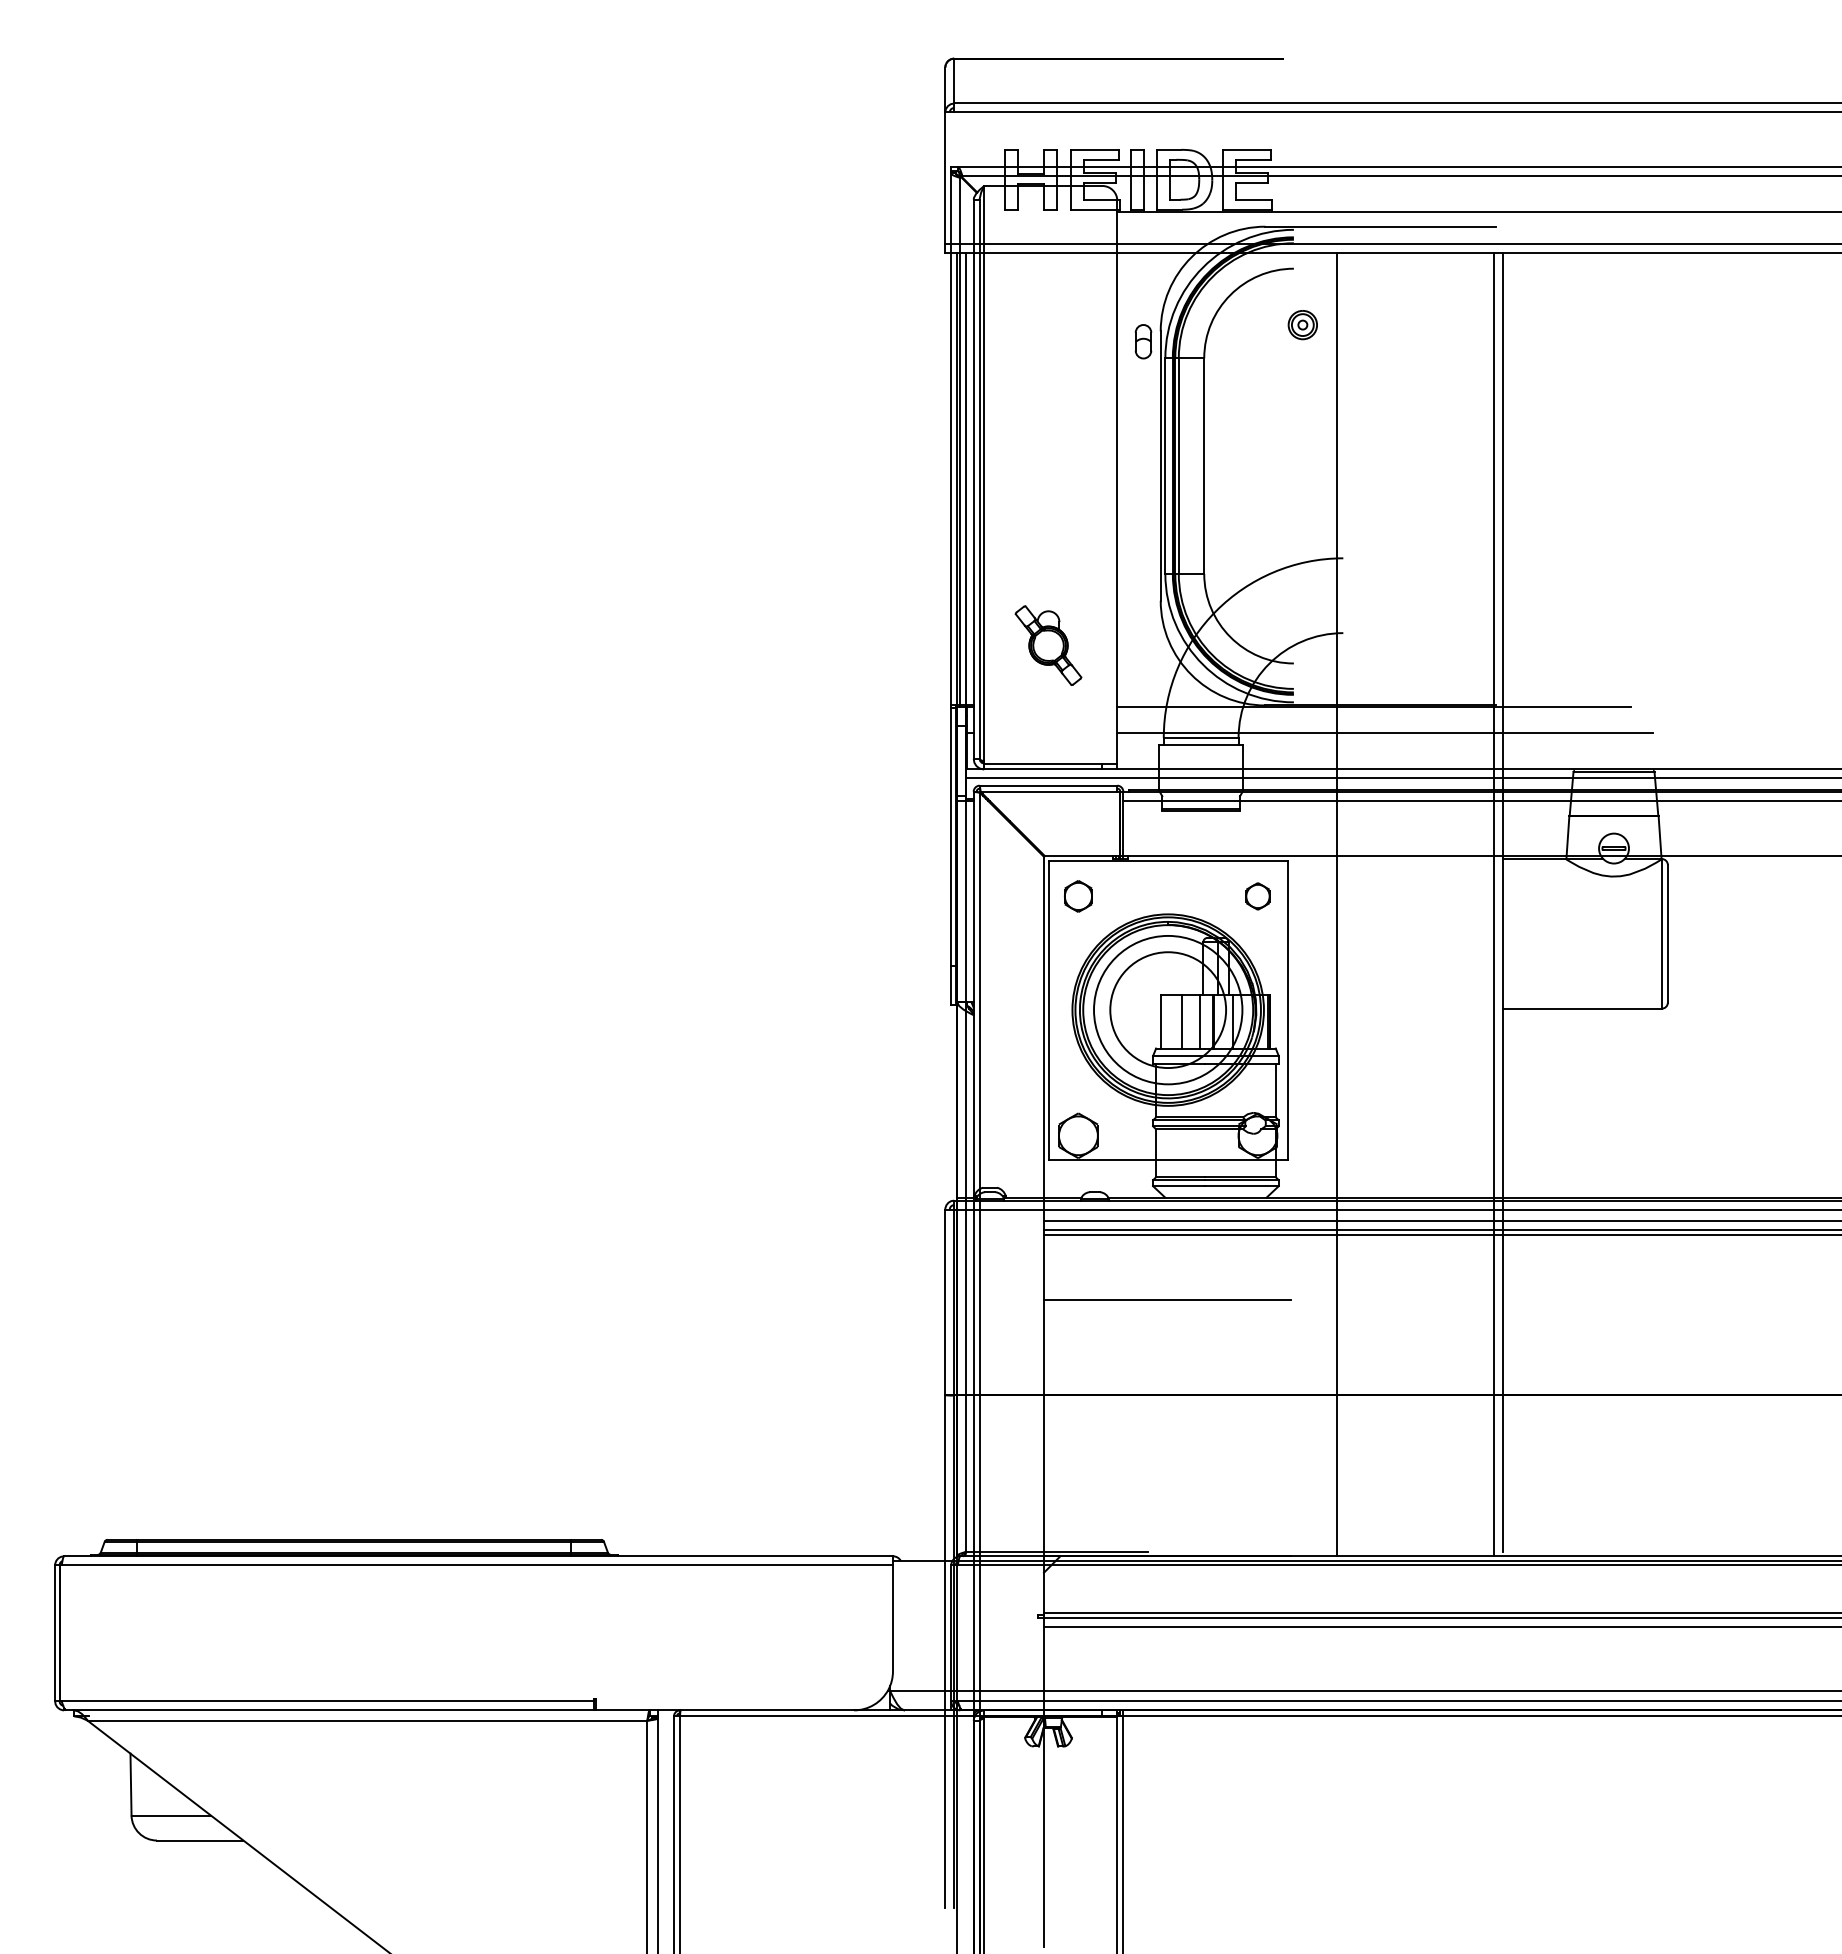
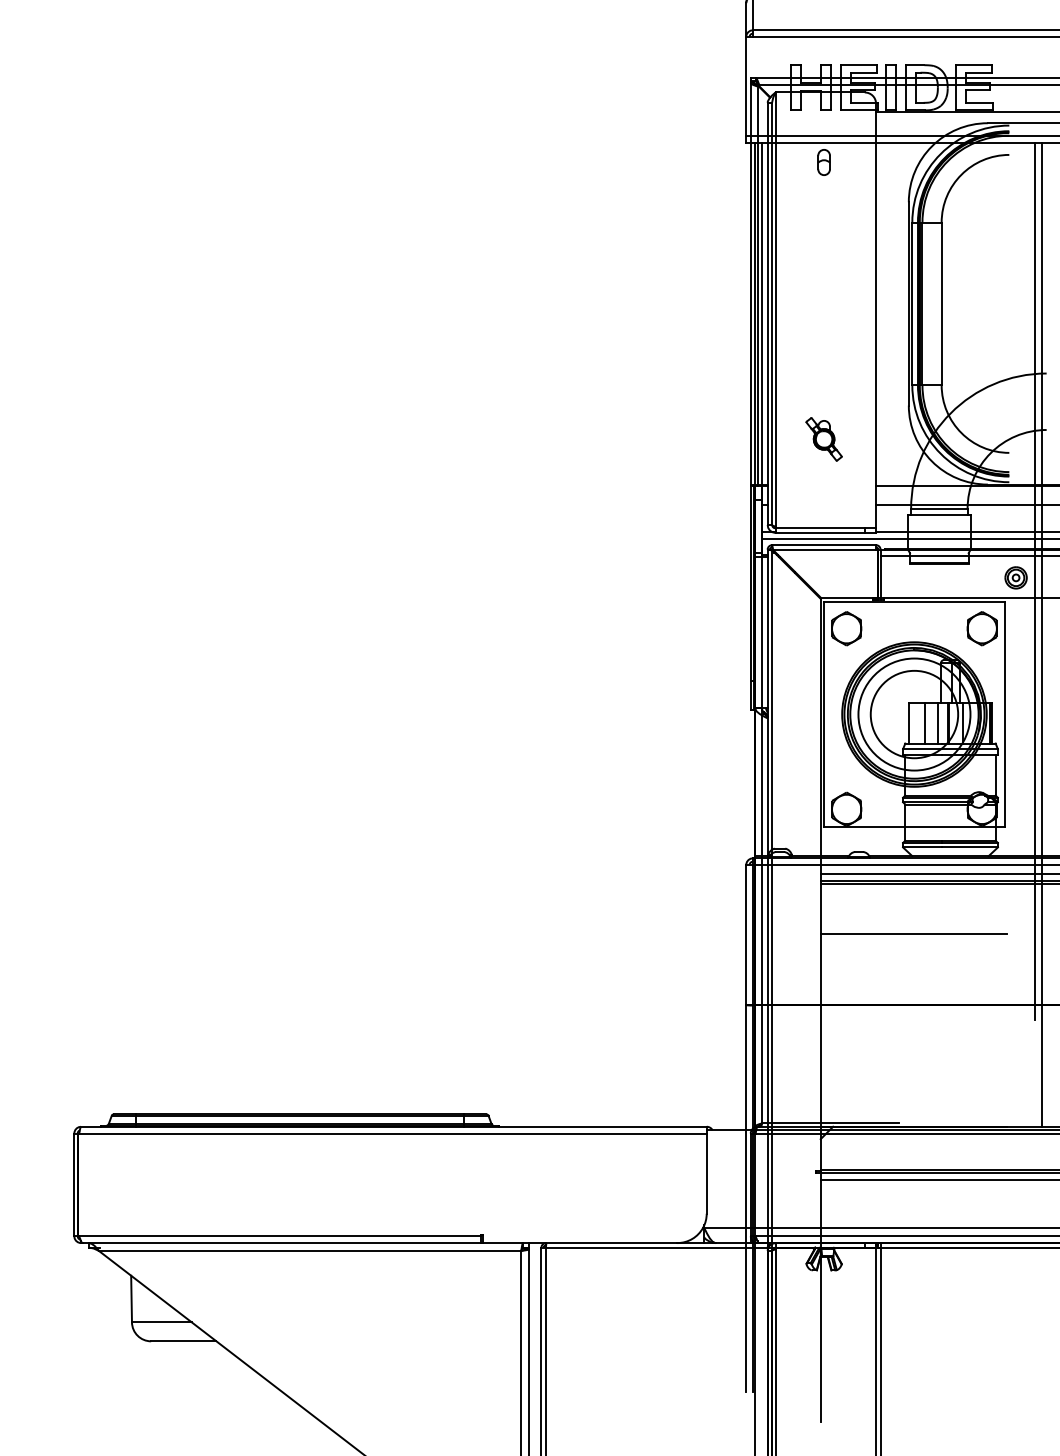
part: (1302, 325) -> (1015, 578), moved
part: (1143, 341) -> (824, 162), moved
part: (1048, 645) -> (824, 439), size x0.71
line: (1328, 834) -> (1035, 581), added
part: (1078, 896) -> (846, 628), size x1.43
part: (1257, 896) -> (981, 628), size x1.67

